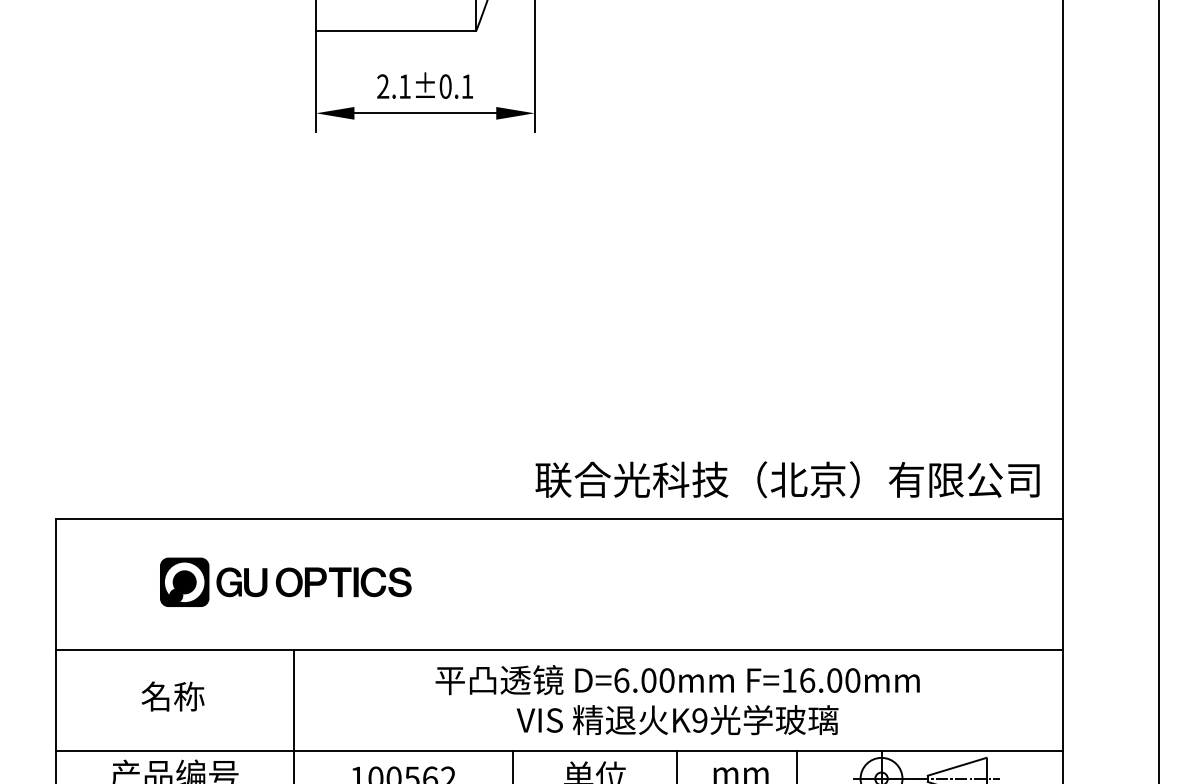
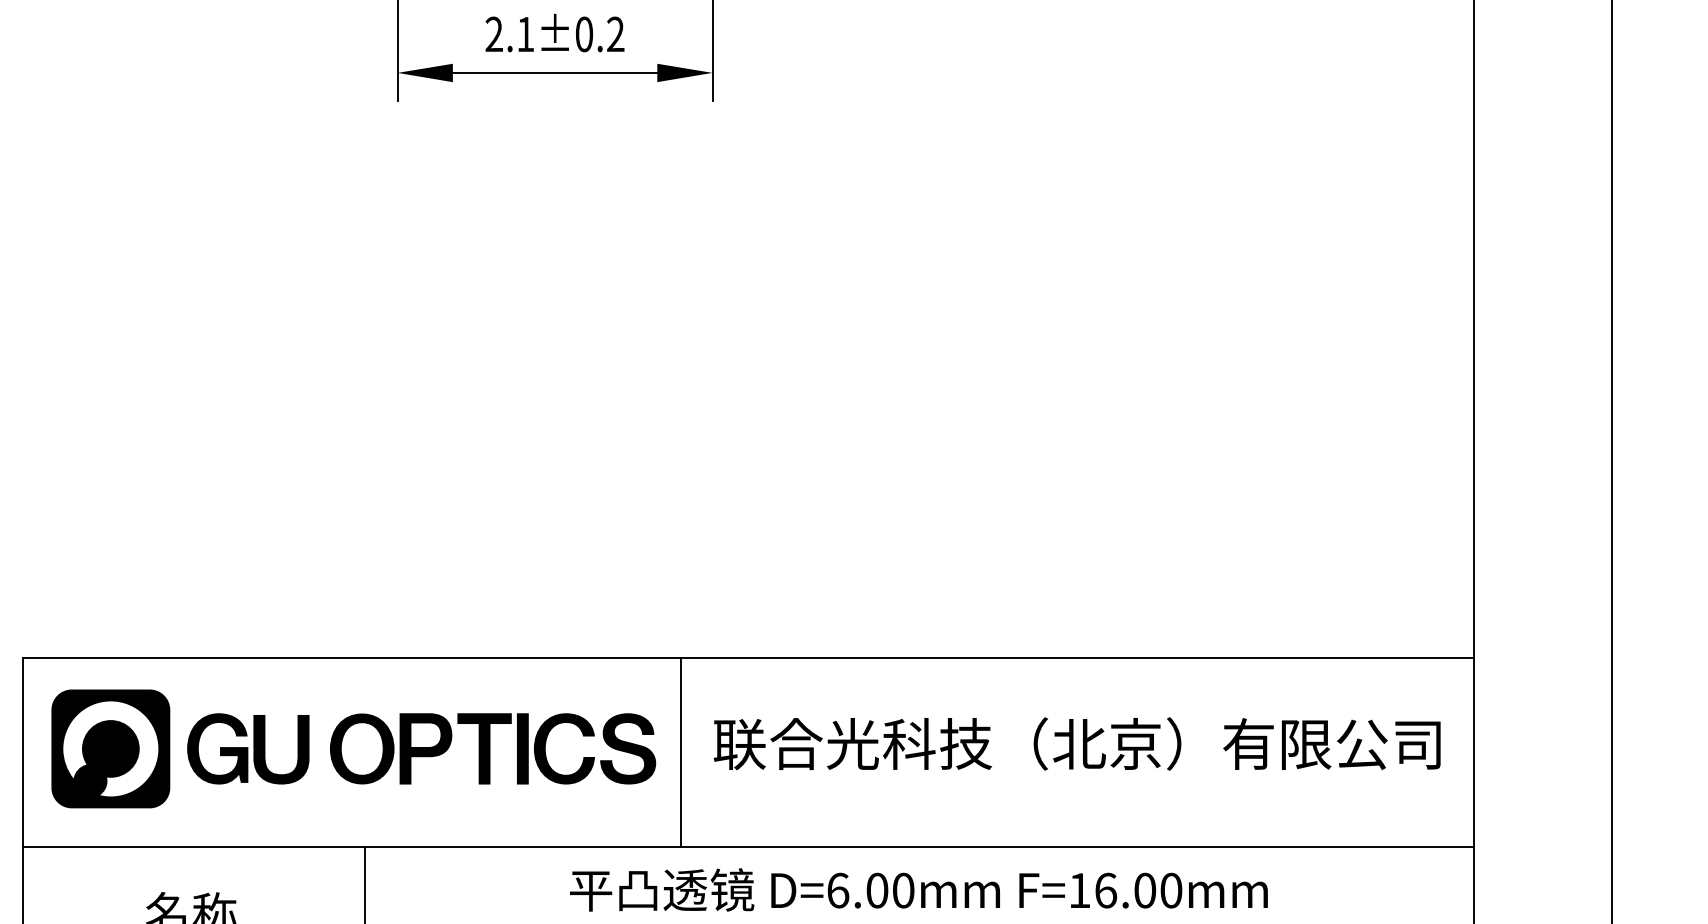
text: (467, 86) -> (615, 34), 2.1±0.1 -> 2.1±0.2
text: (787, 479) -> (1077, 743), moved
part: (285, 582) -> (353, 749), size x1.67
line: (512, 584) -> (680, 752), added

